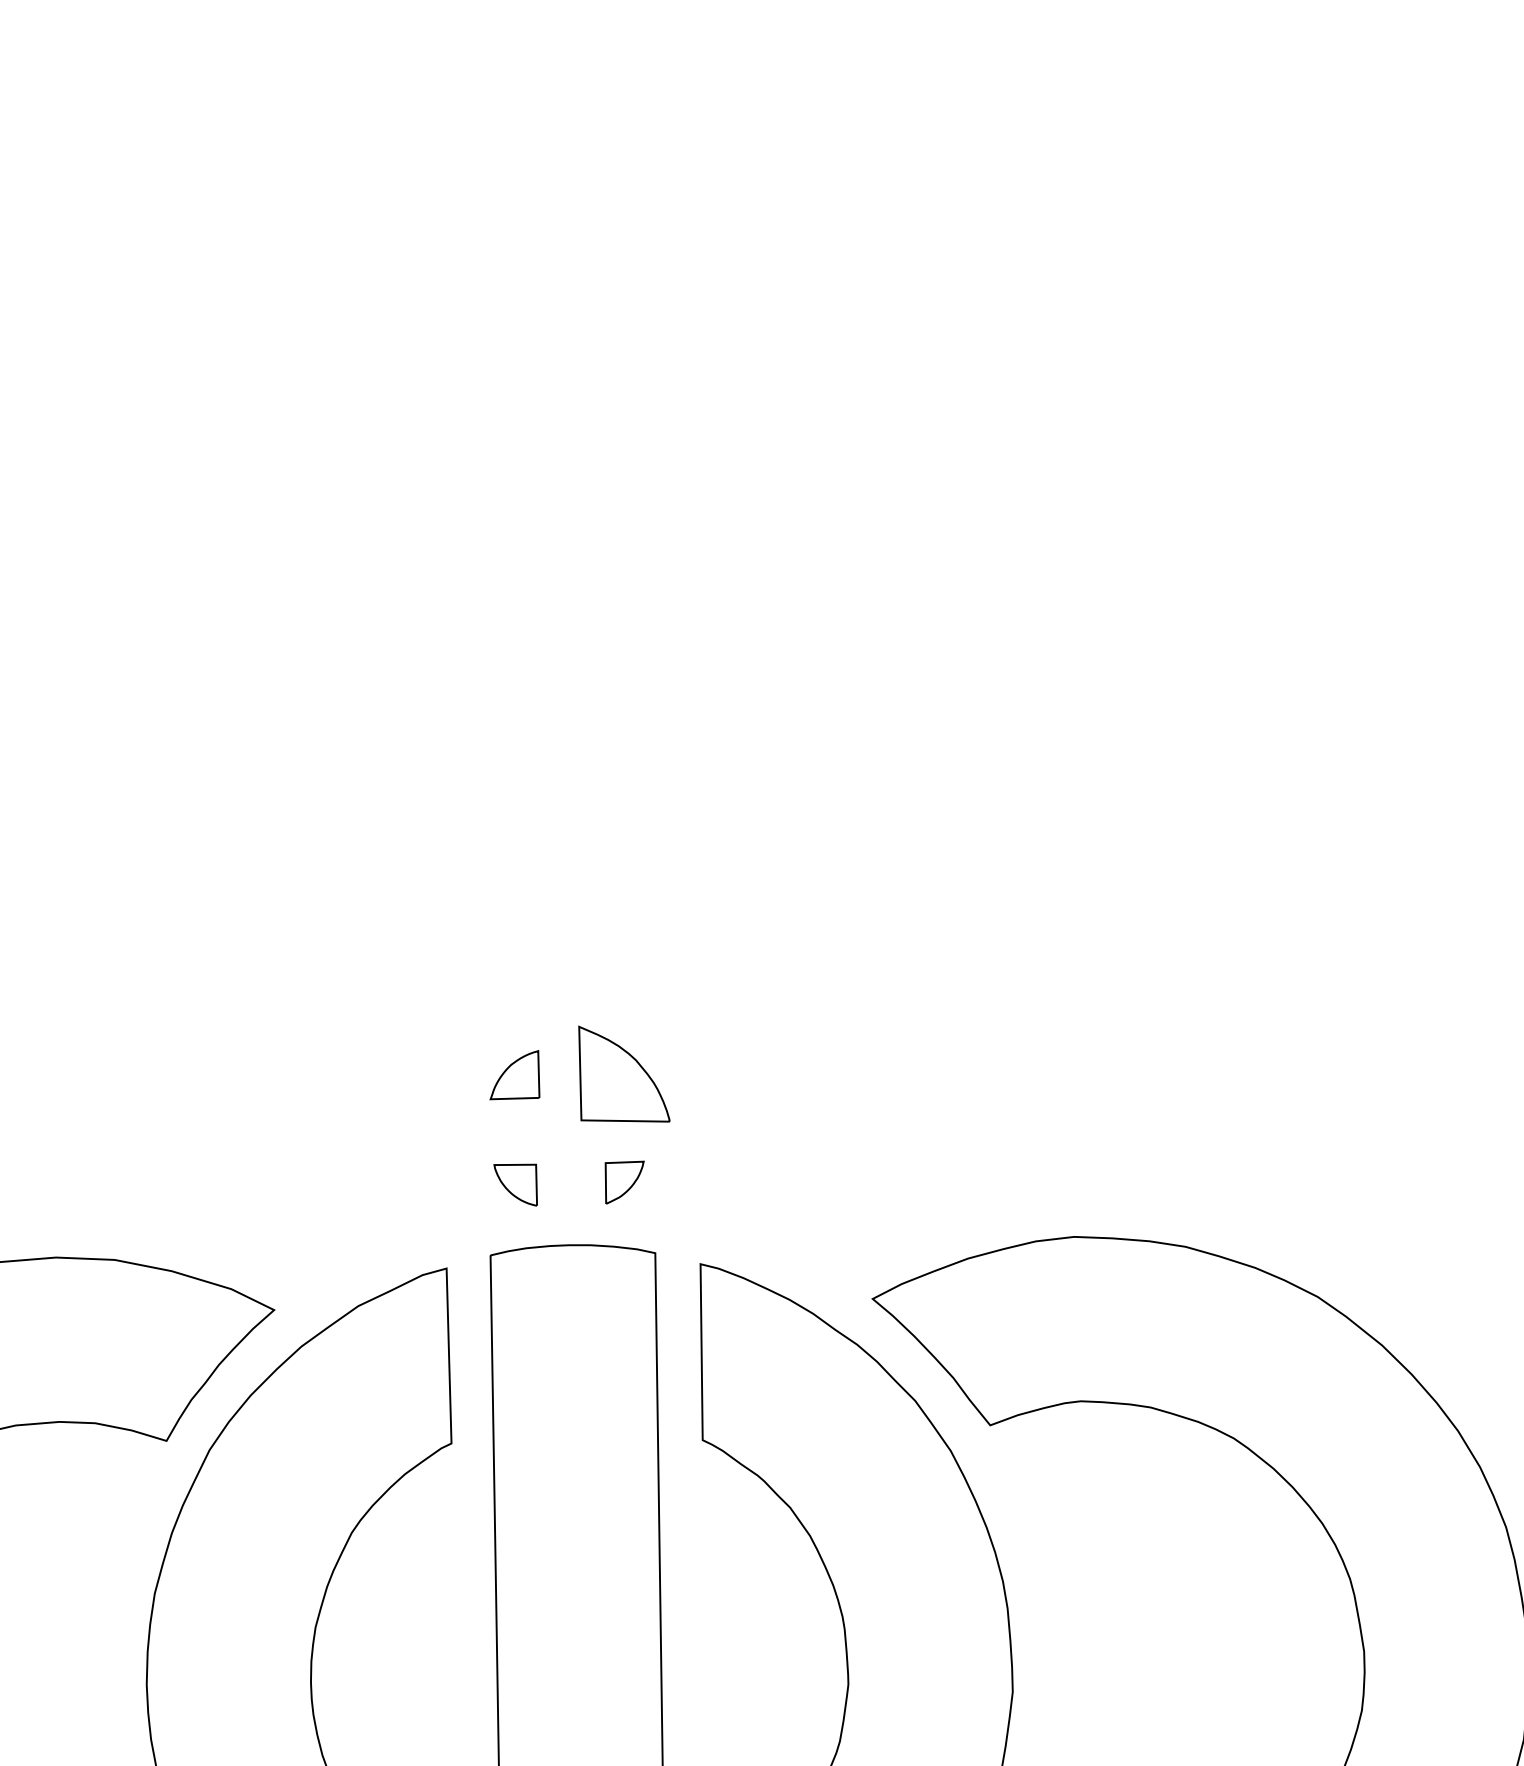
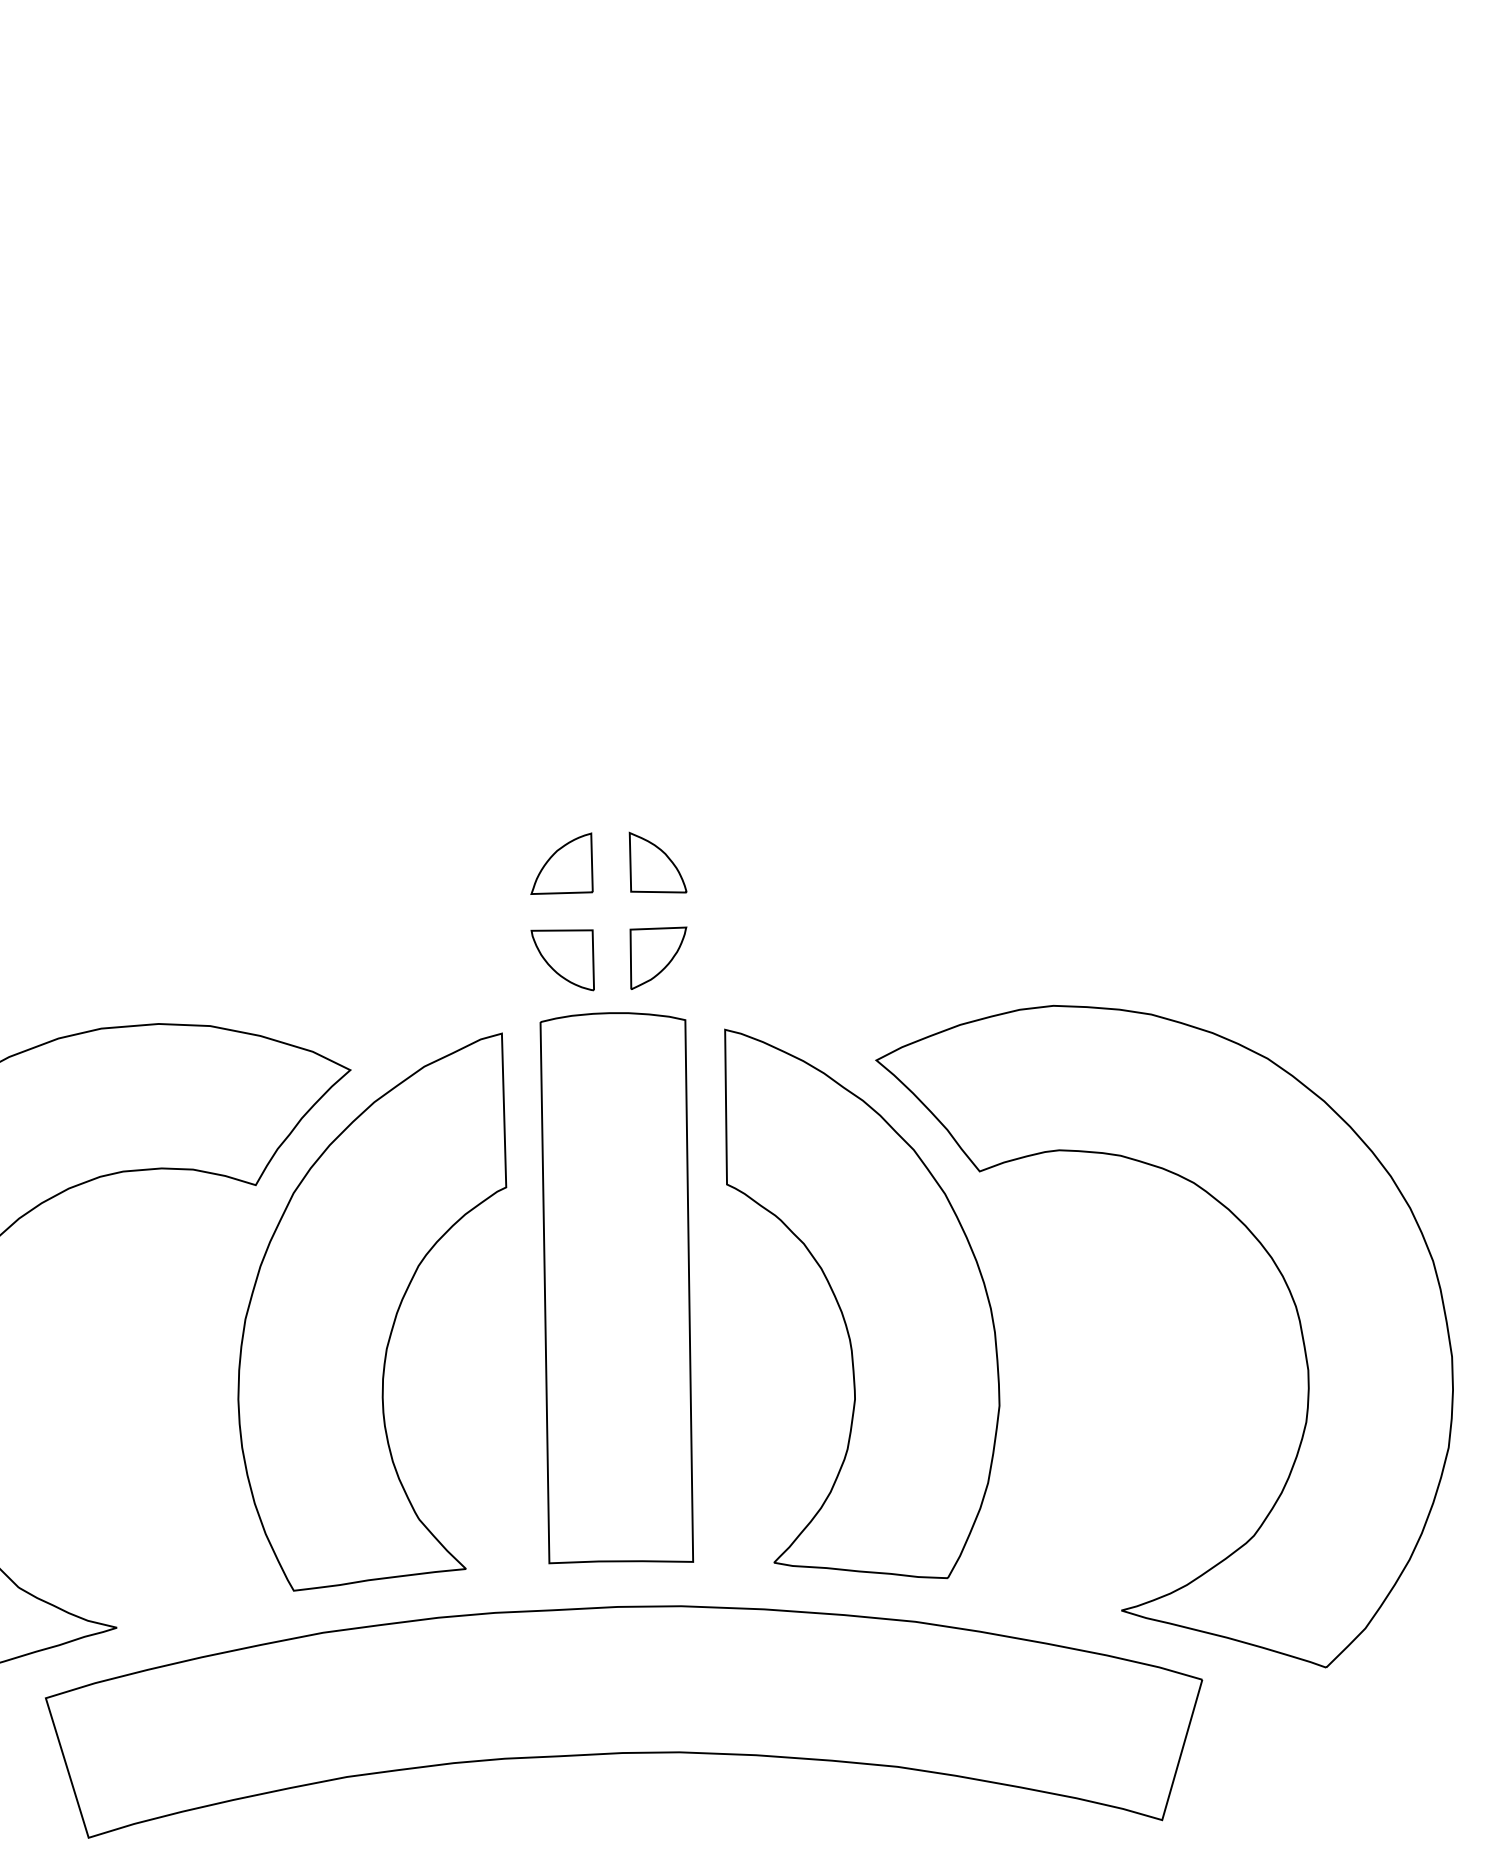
part: (623, 1073) -> (657, 862), size x0.71
part: (514, 1074) -> (561, 863), size x1.43
part: (624, 1181) -> (658, 957), size x1.67
part: (515, 1185) -> (562, 960), size x1.67

